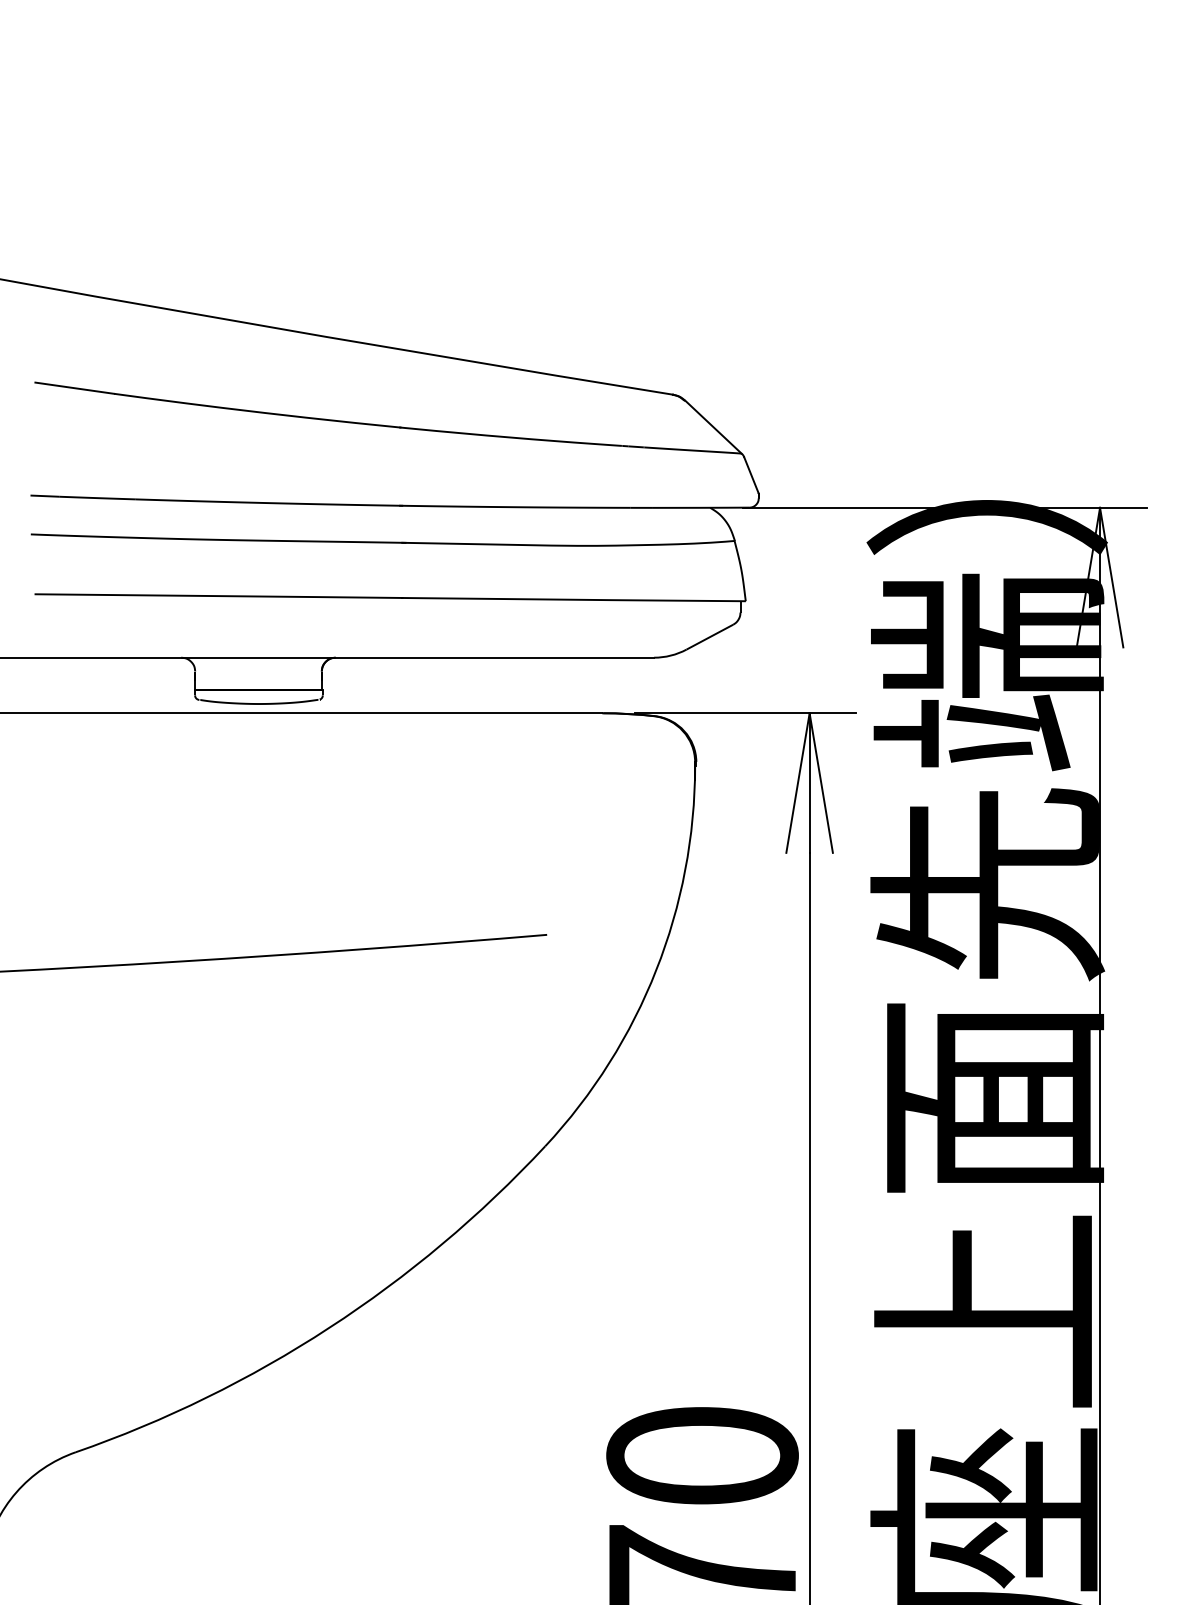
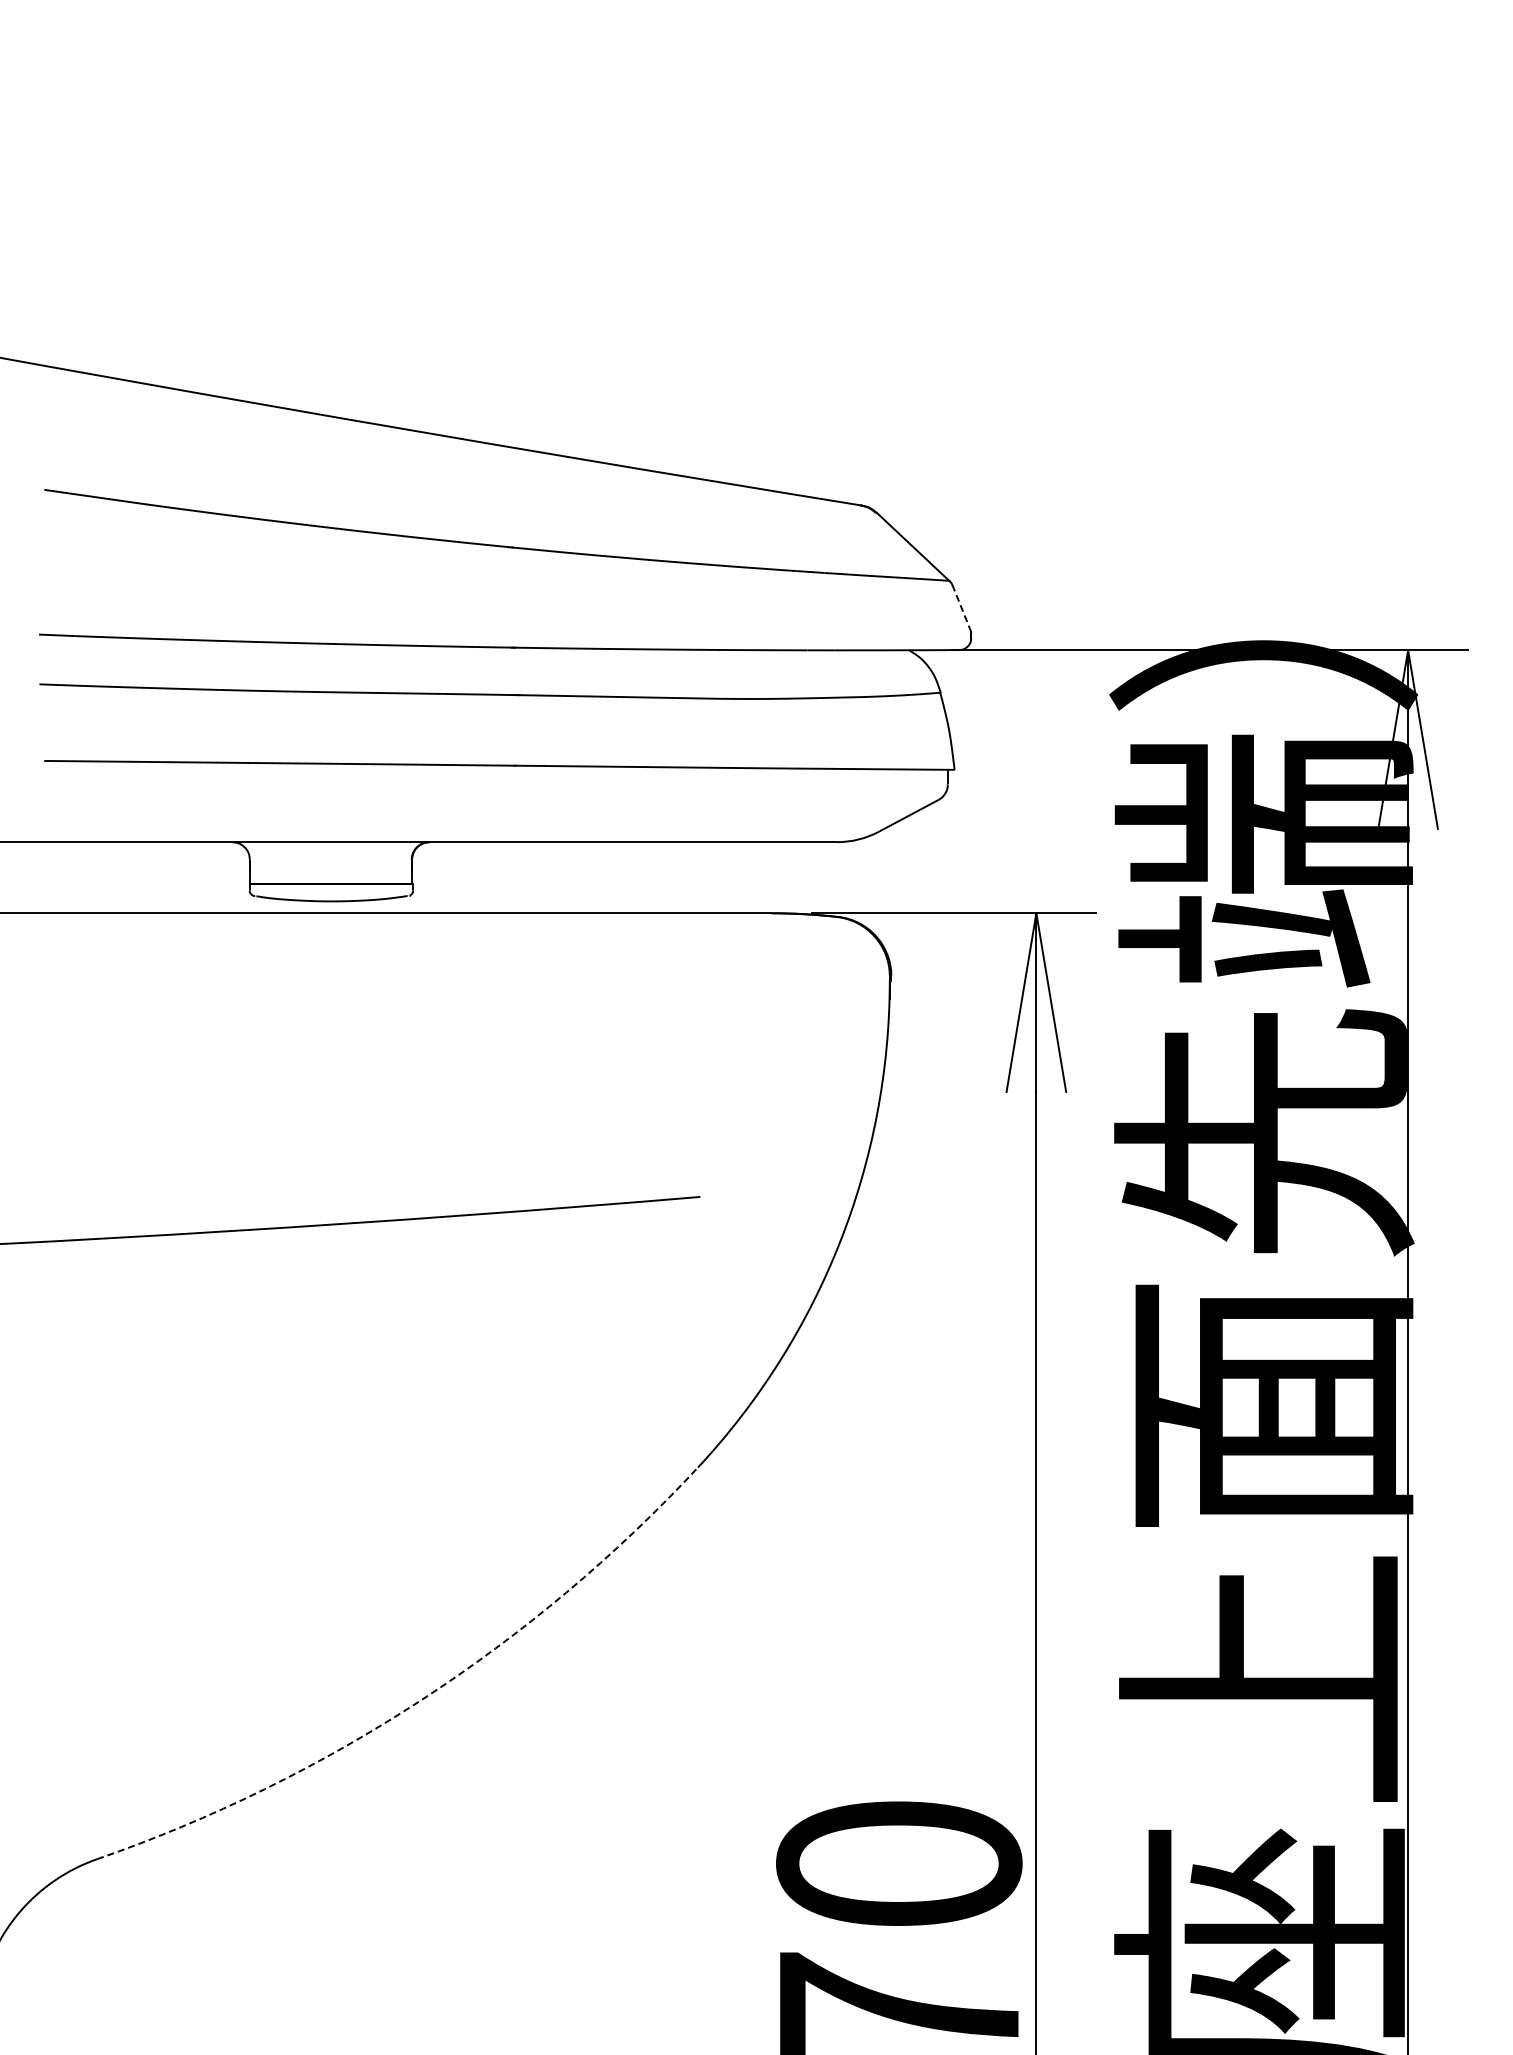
line: (751, 475) -> (961, 608), solid -> dashed
arc: (329, 1328) -> (421, 1700), solid -> dashed

